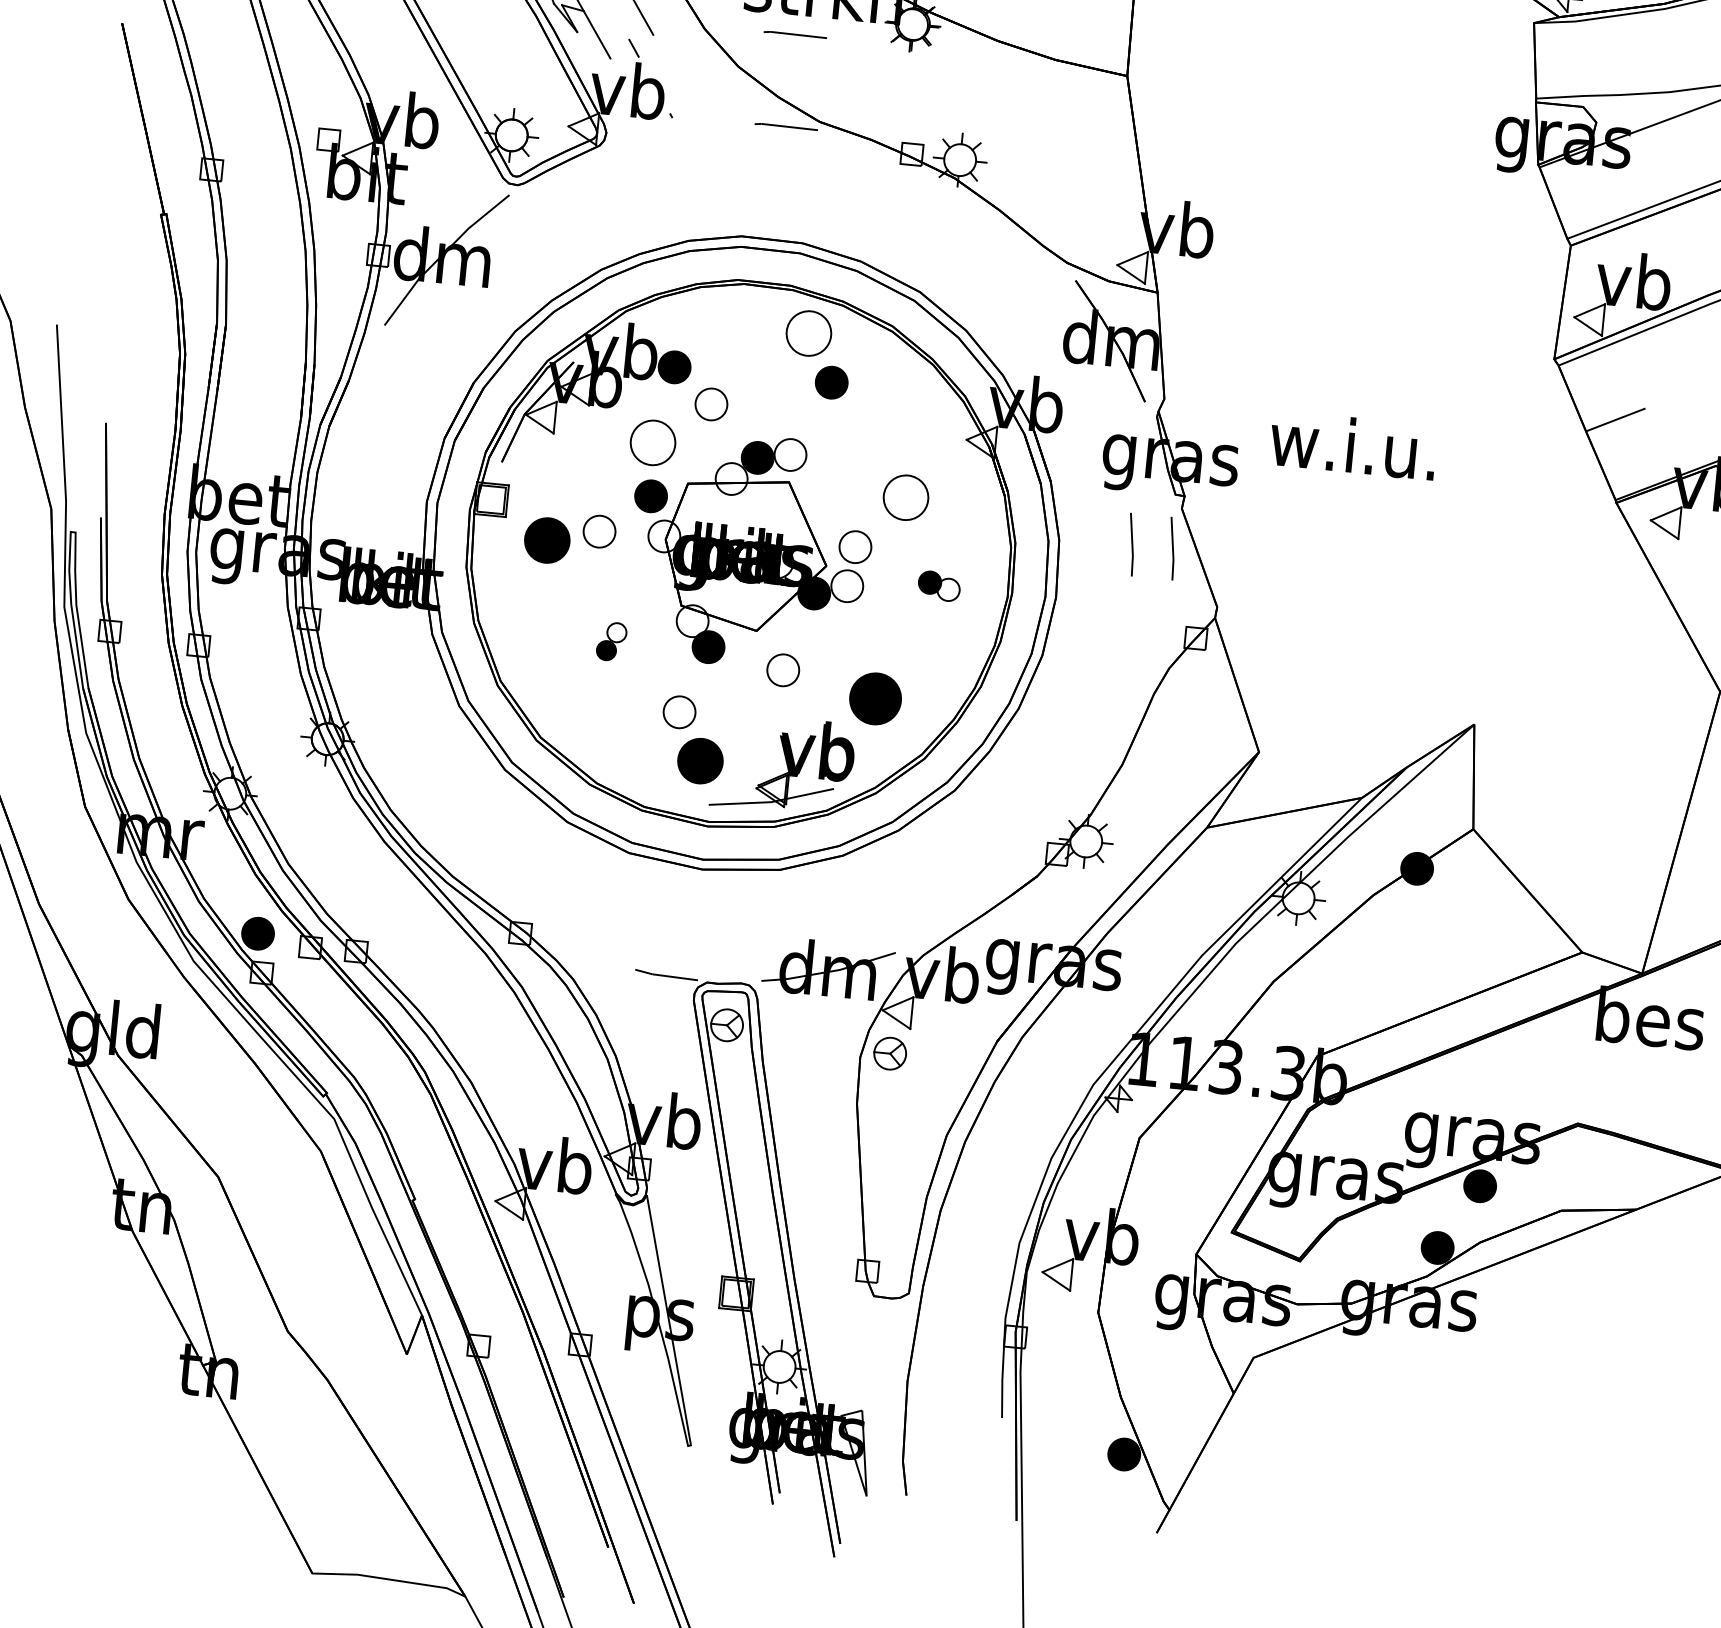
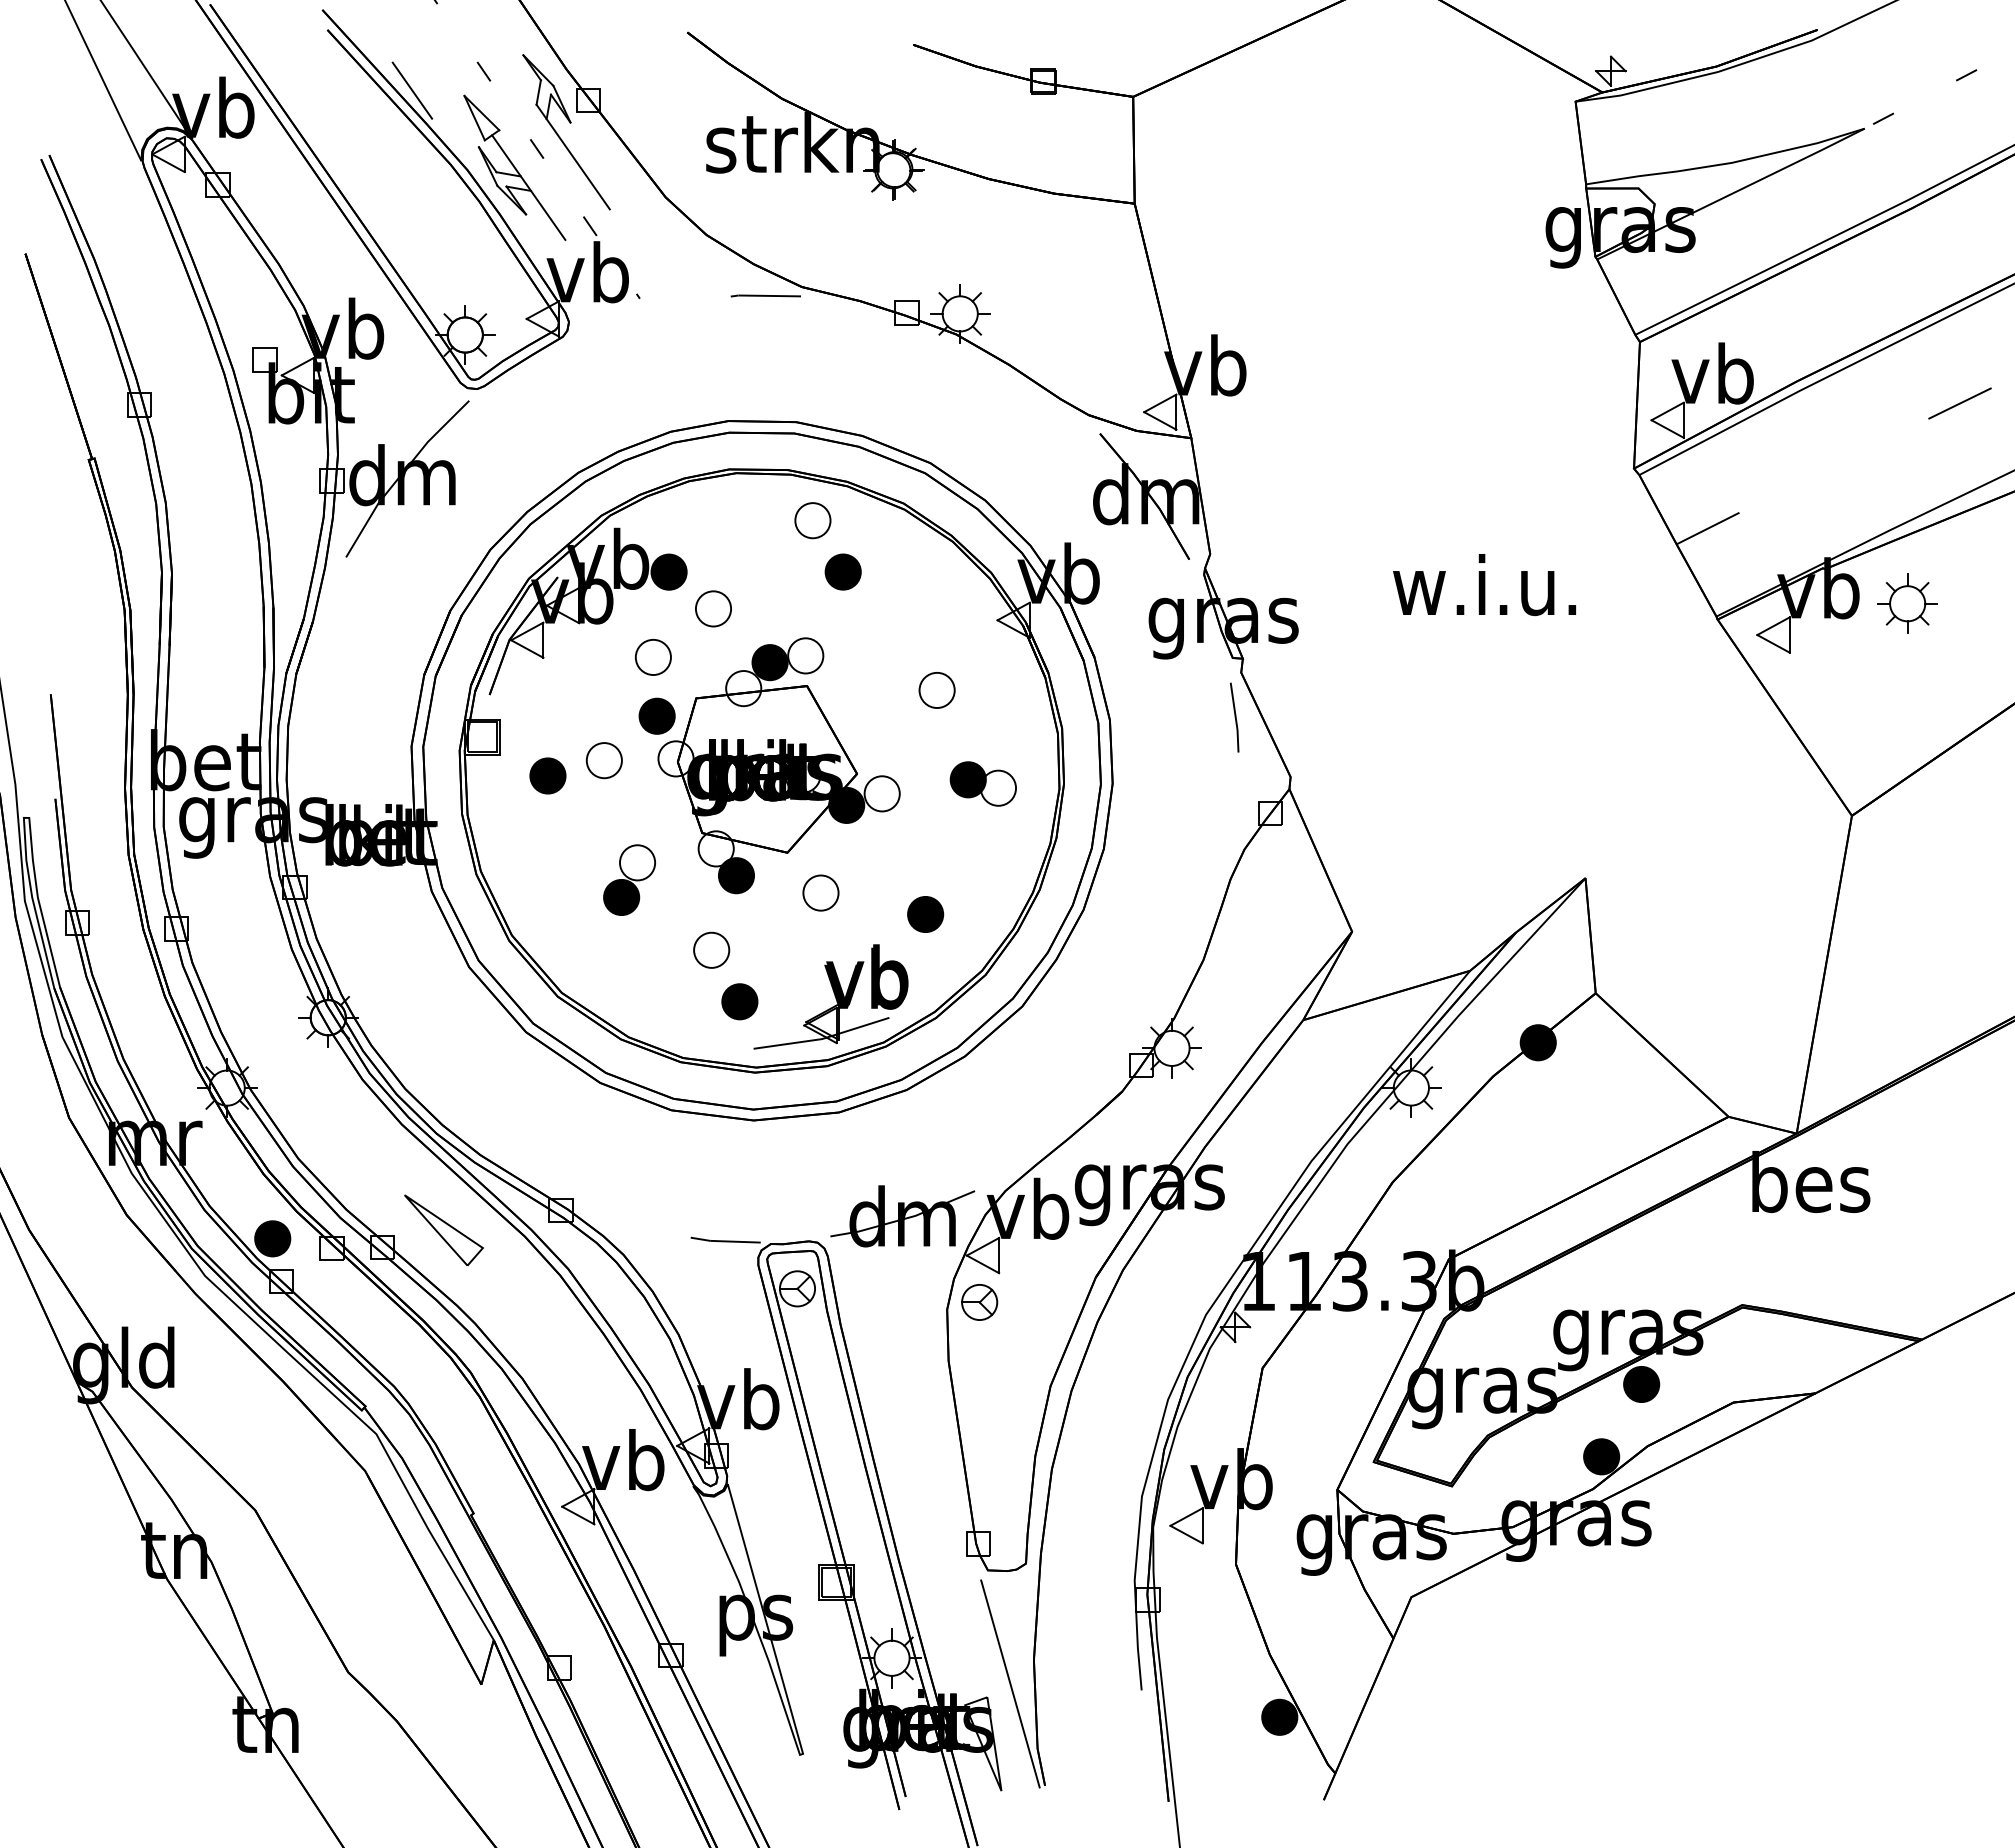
line: (795, 34) -> (765, 193), removed
part: (808, 333) -> (812, 520), size x0.71
part: (652, 442) -> (652, 657), size x0.71
text: (1353, 446) -> (1484, 585), moved
part: (905, 497) -> (936, 690), size x0.71
part: (546, 540) -> (547, 775), size x0.71
line: (1131, 544) -> (1189, 717), removed
part: (855, 546) -> (886, 749), removed
part: (938, 585) -> (982, 783), size x1.43
part: (611, 641) -> (629, 879), size x1.67
part: (875, 698) -> (925, 914), size x0.62
part: (700, 760) -> (739, 1001), size x0.71
part: (412, 940) -> (443, 1229), added
line: (884, 1400) -> (1010, 1683), added

